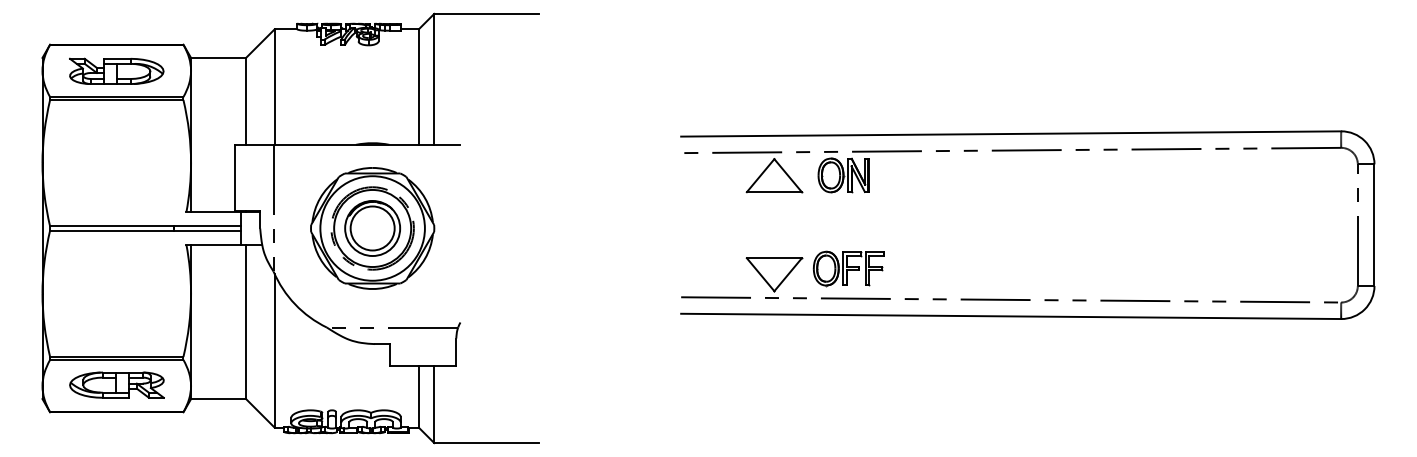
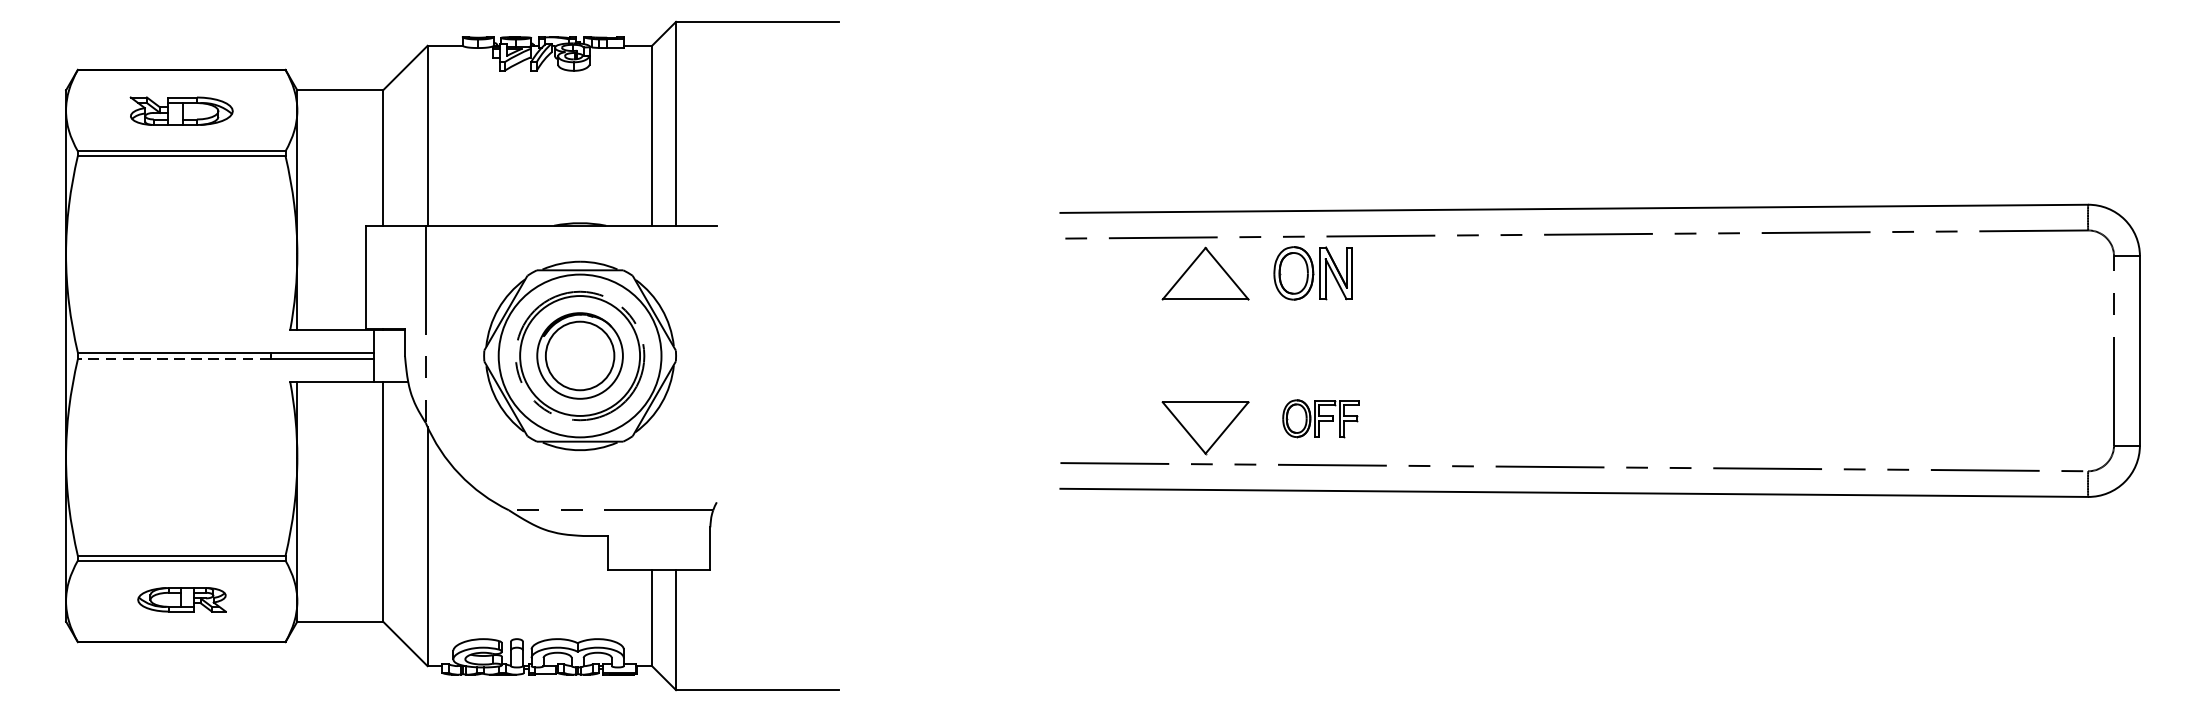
part: (116, 70) -> (181, 109), size x0.7
line: (112, 230) -> (175, 359), solid -> dashed
part: (848, 268) -> (1320, 418), size x0.7
part: (116, 384) -> (181, 598), size x0.6

